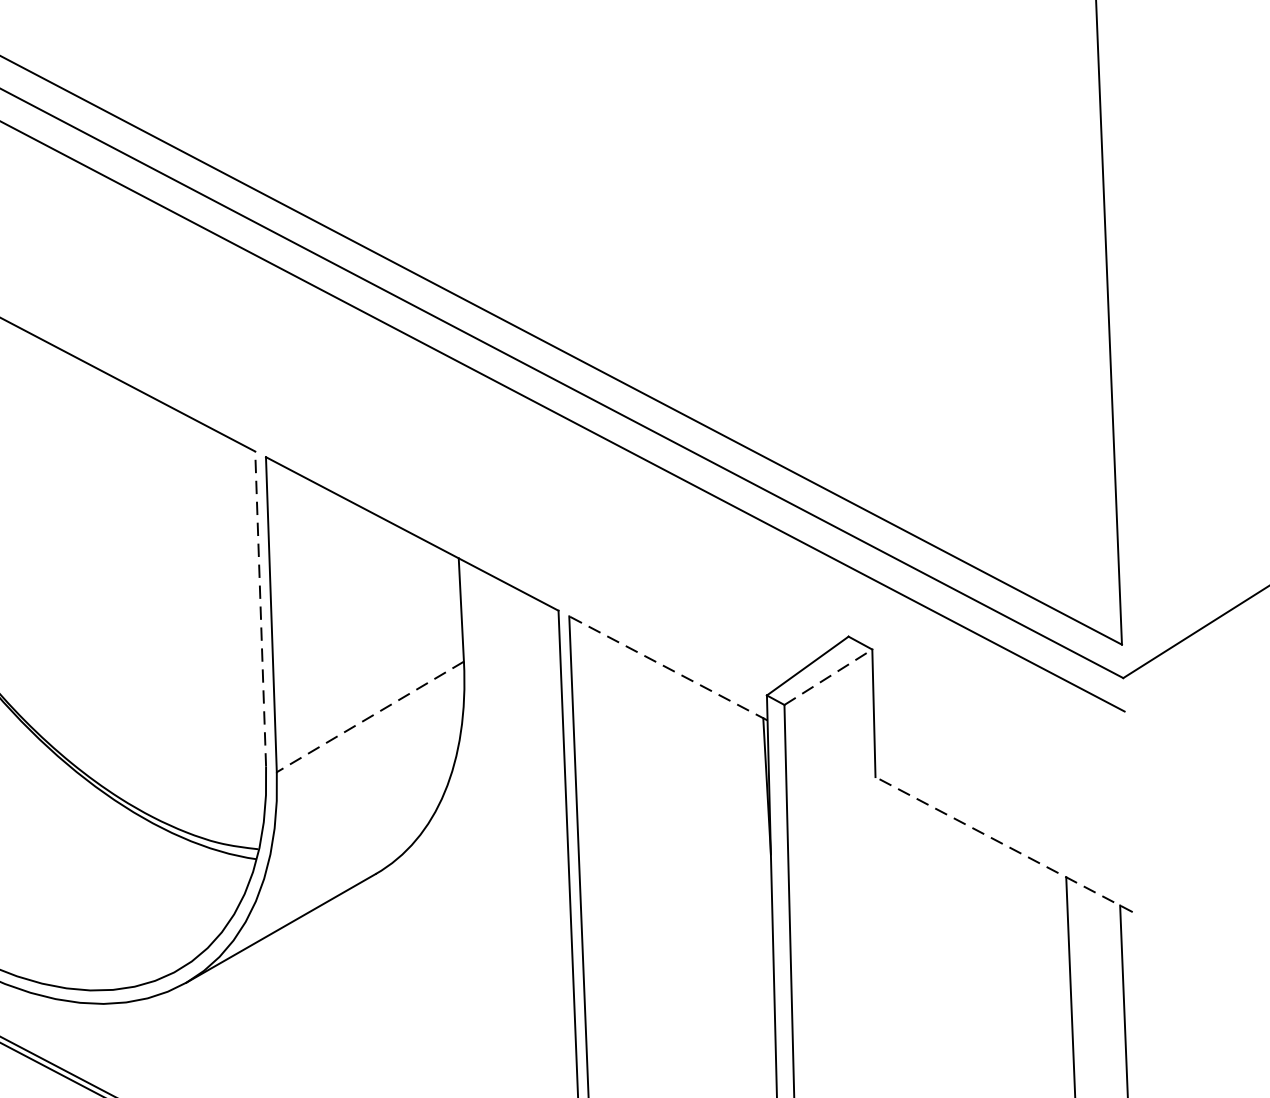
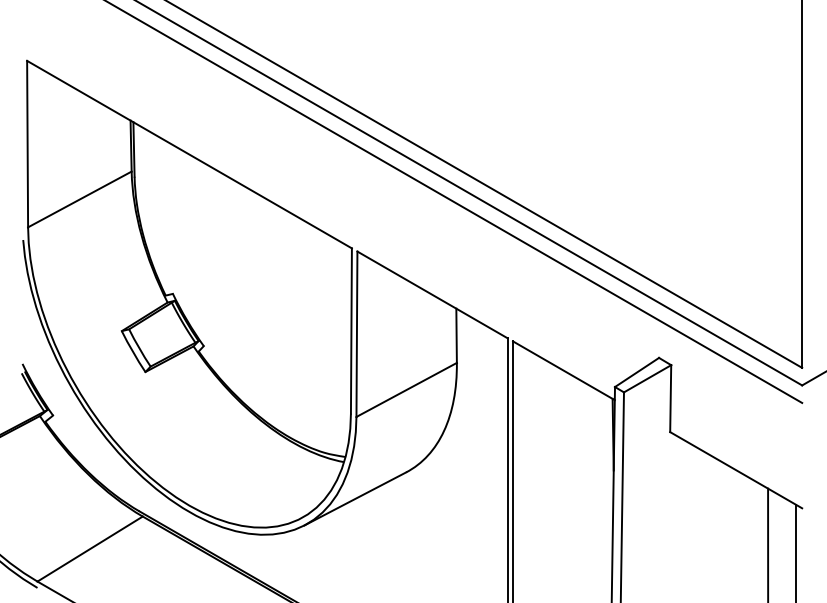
line: (260, 609) -> (351, 331), dashed -> solid
line: (667, 667) -> (563, 370), dashed -> solid
line: (830, 676) -> (648, 378), dashed -> solid
line: (370, 718) -> (406, 390), dashed -> solid
line: (1002, 843) -> (735, 469), dashed -> solid

